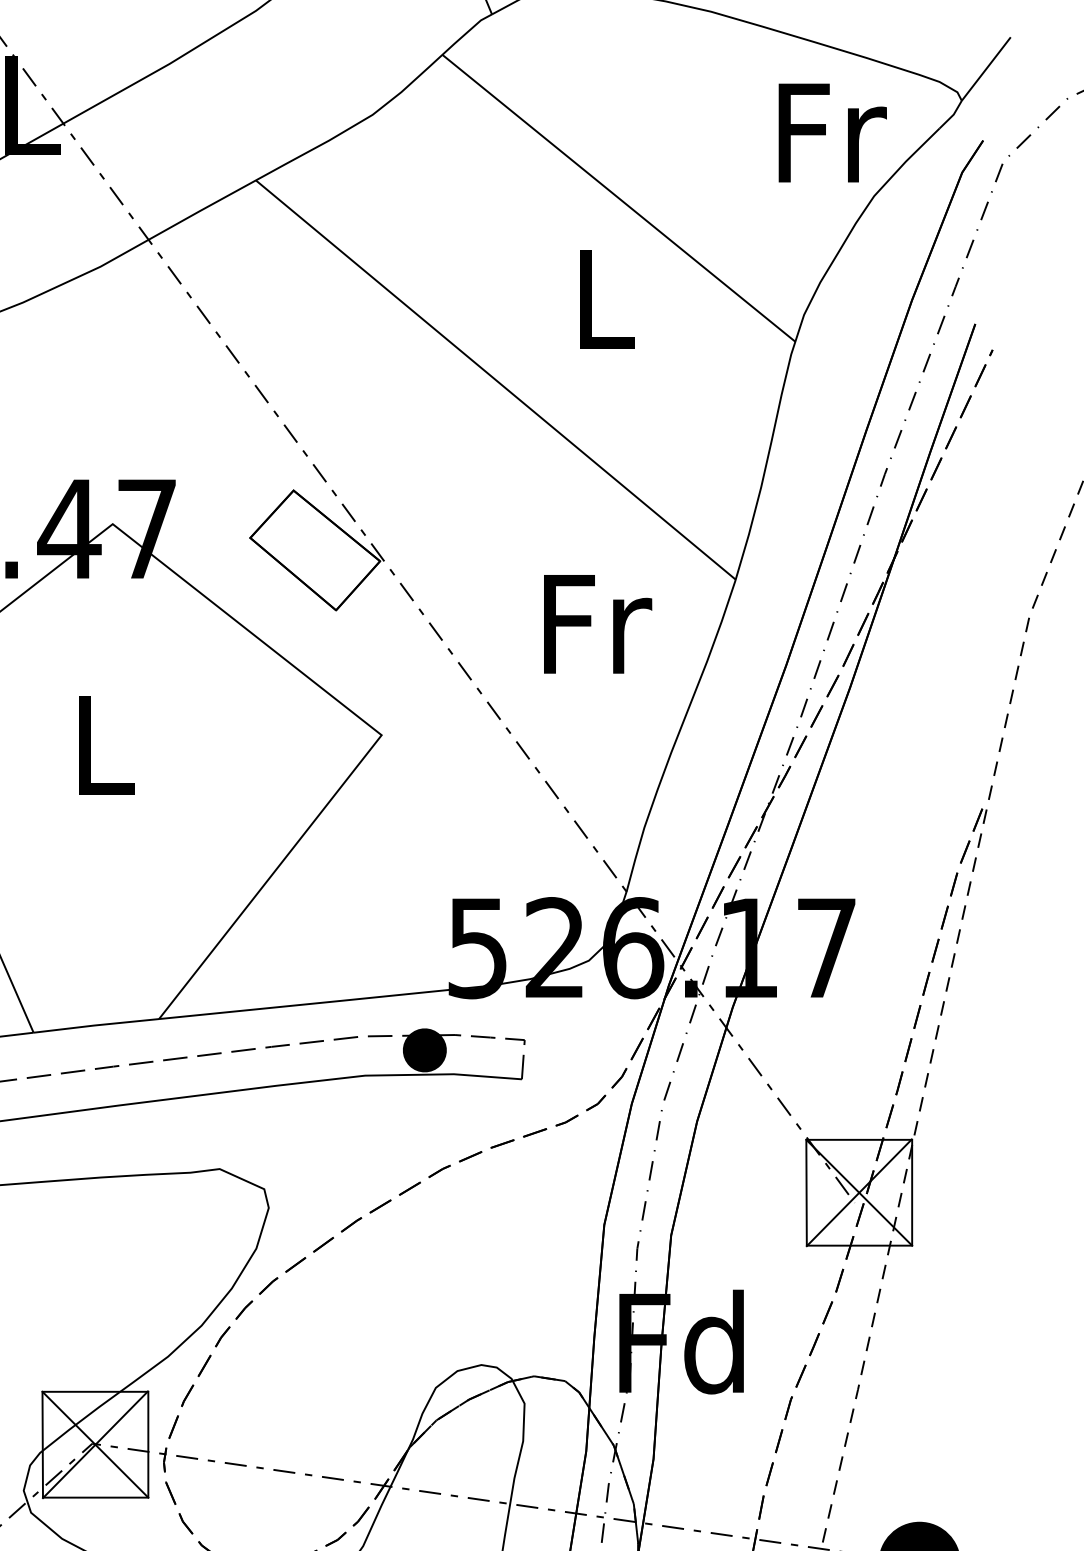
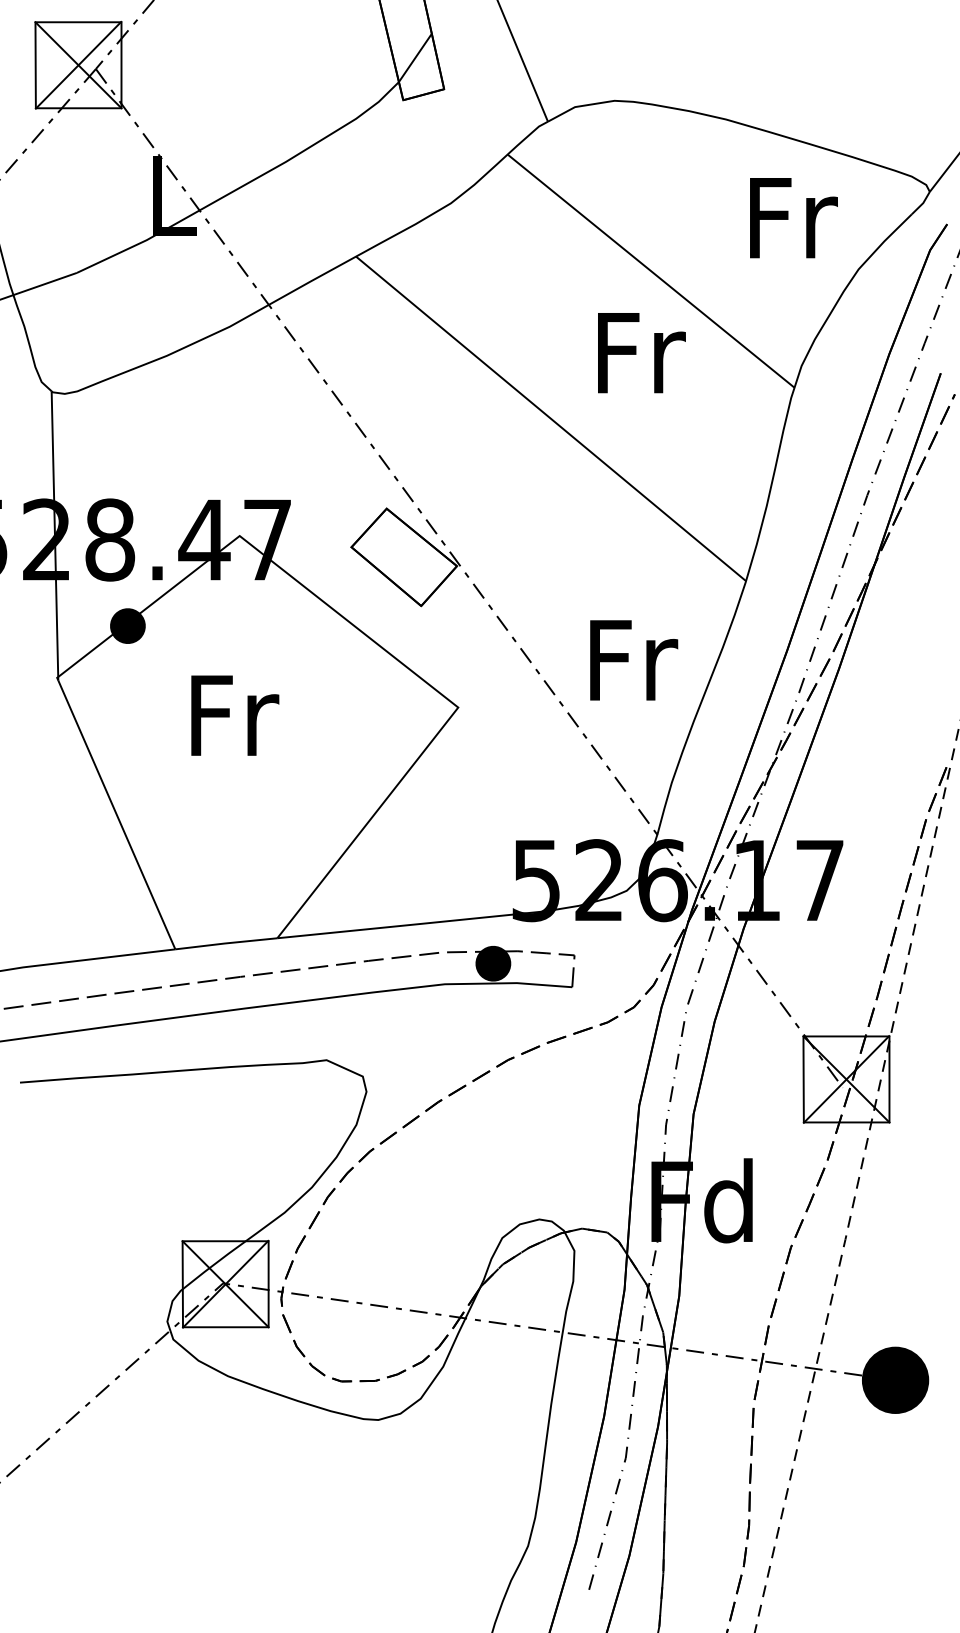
text: (832, 133) -> (793, 218), moved
text: (607, 299) -> (641, 353), L -> Fr
text: (598, 624) -> (634, 660), moved
text: (107, 744) -> (235, 715), L -> Fr

